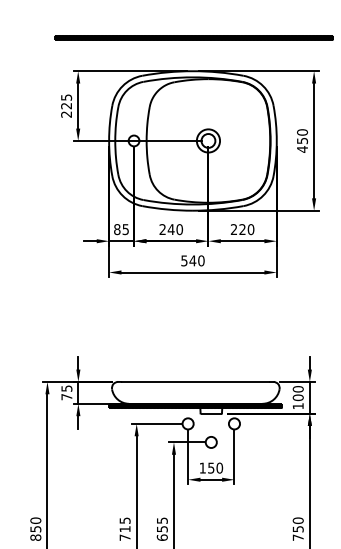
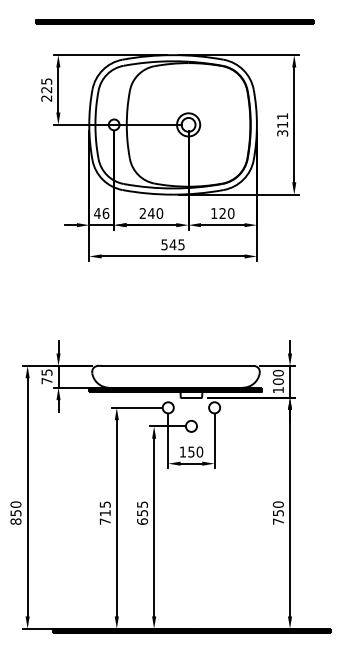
text: (302, 140) -> (282, 124), 450 -> 311
text: (121, 229) -> (101, 213), 85 -> 46
text: (234, 229) -> (214, 213), 220 -> 120
text: (201, 260) -> (181, 244), 540 -> 545

